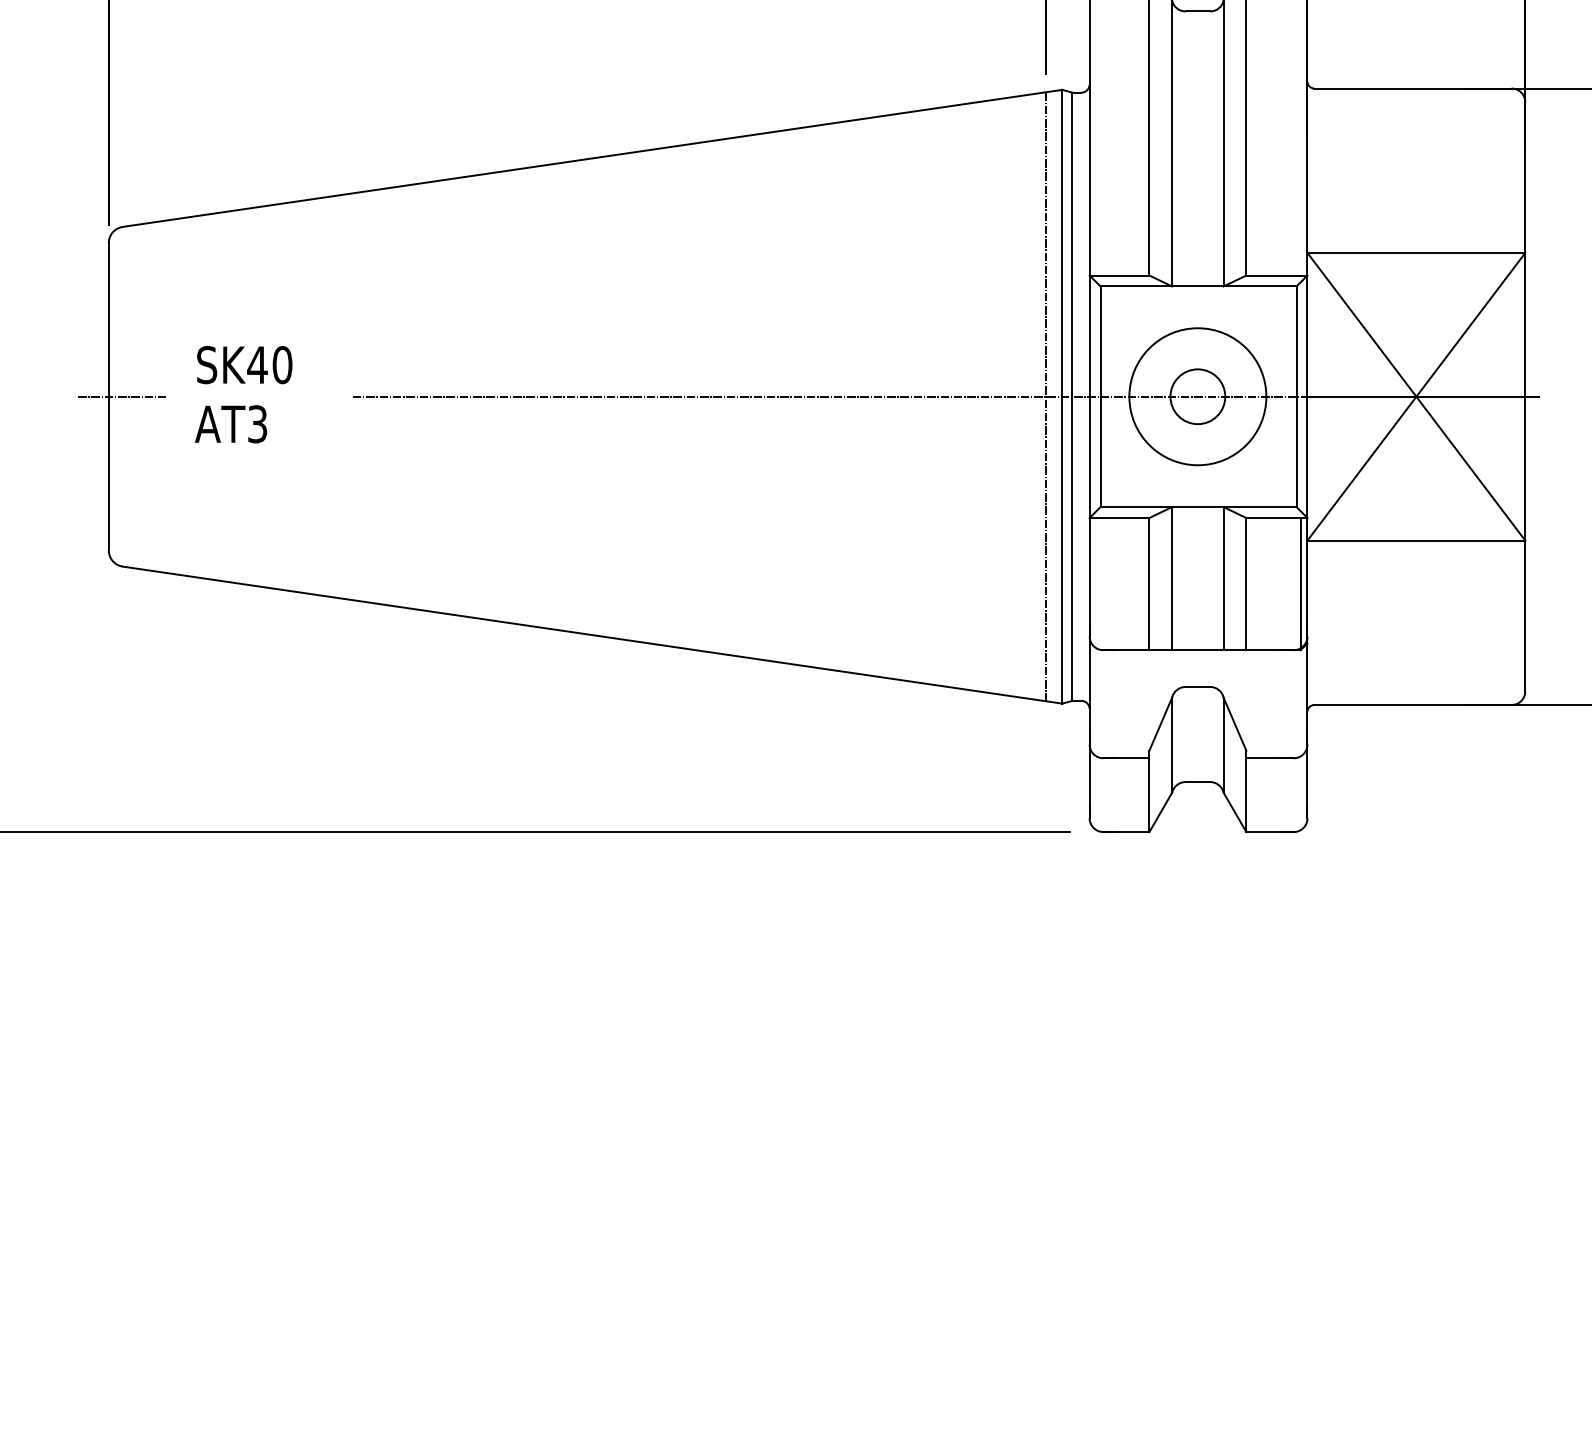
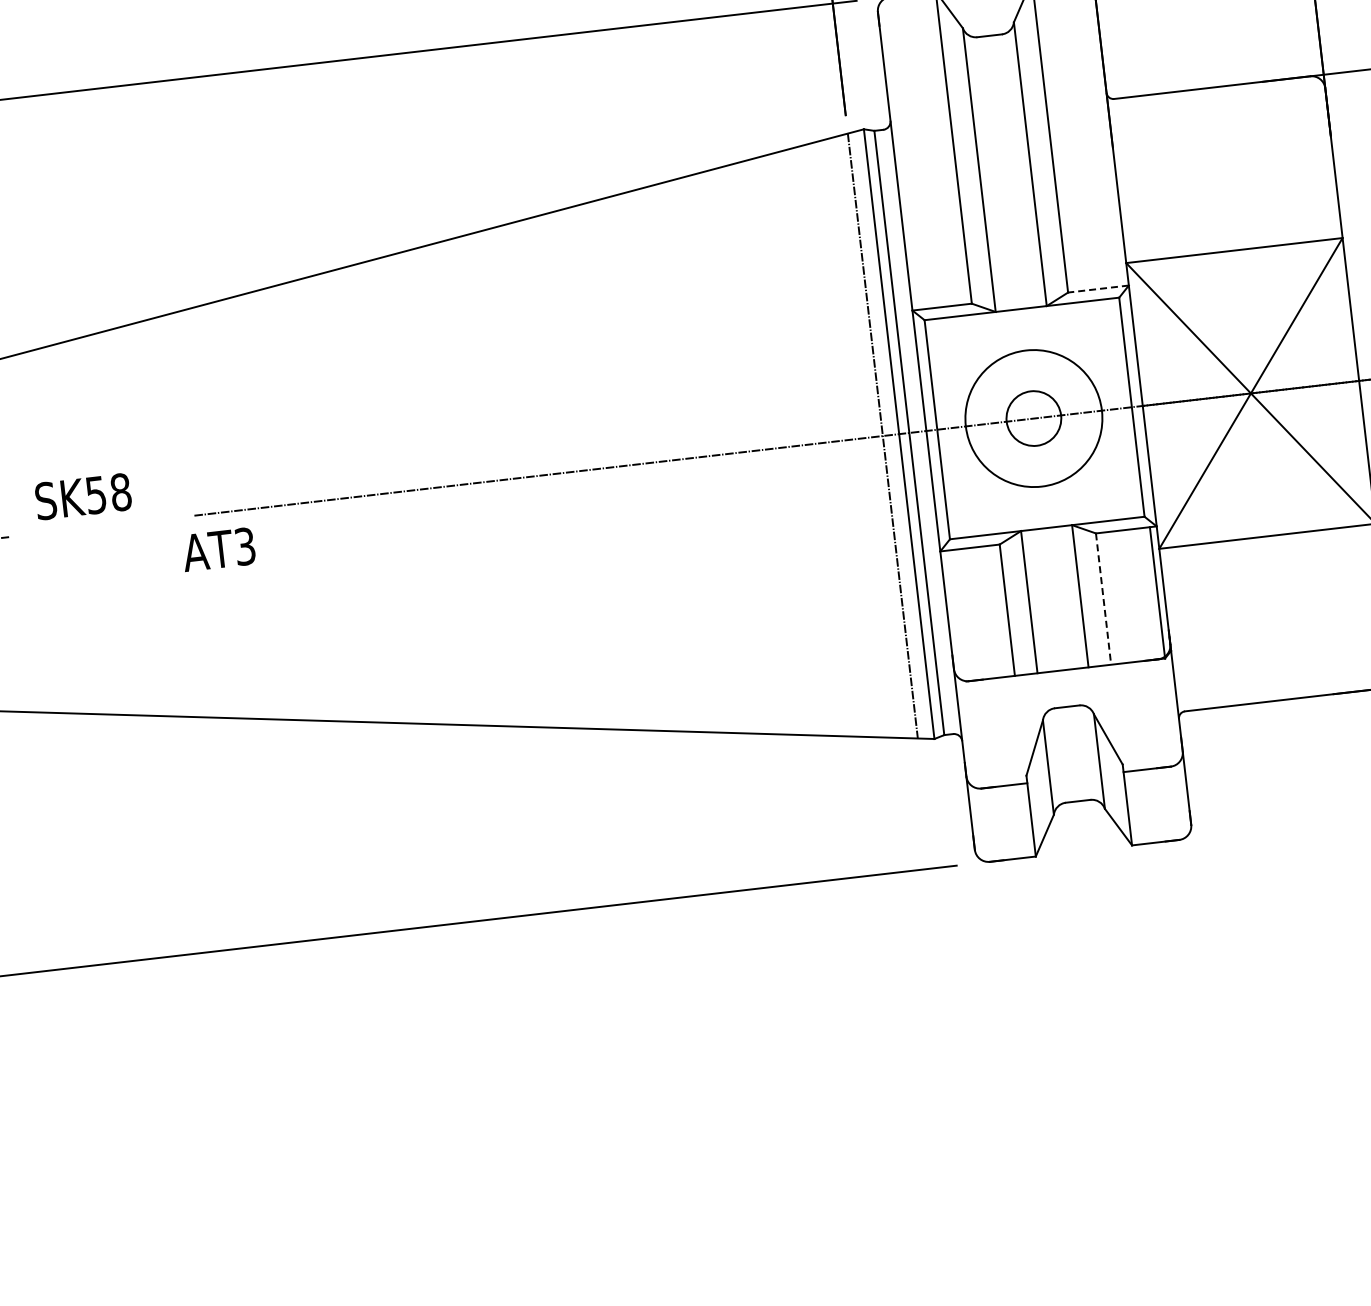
line: (1276, 275) -> (1098, 289), solid -> dashed
text: (269, 365) -> (108, 494), SK40 -> SK58
text: (231, 424) -> (219, 549), moved
line: (1246, 584) -> (1103, 599), solid -> dashed

